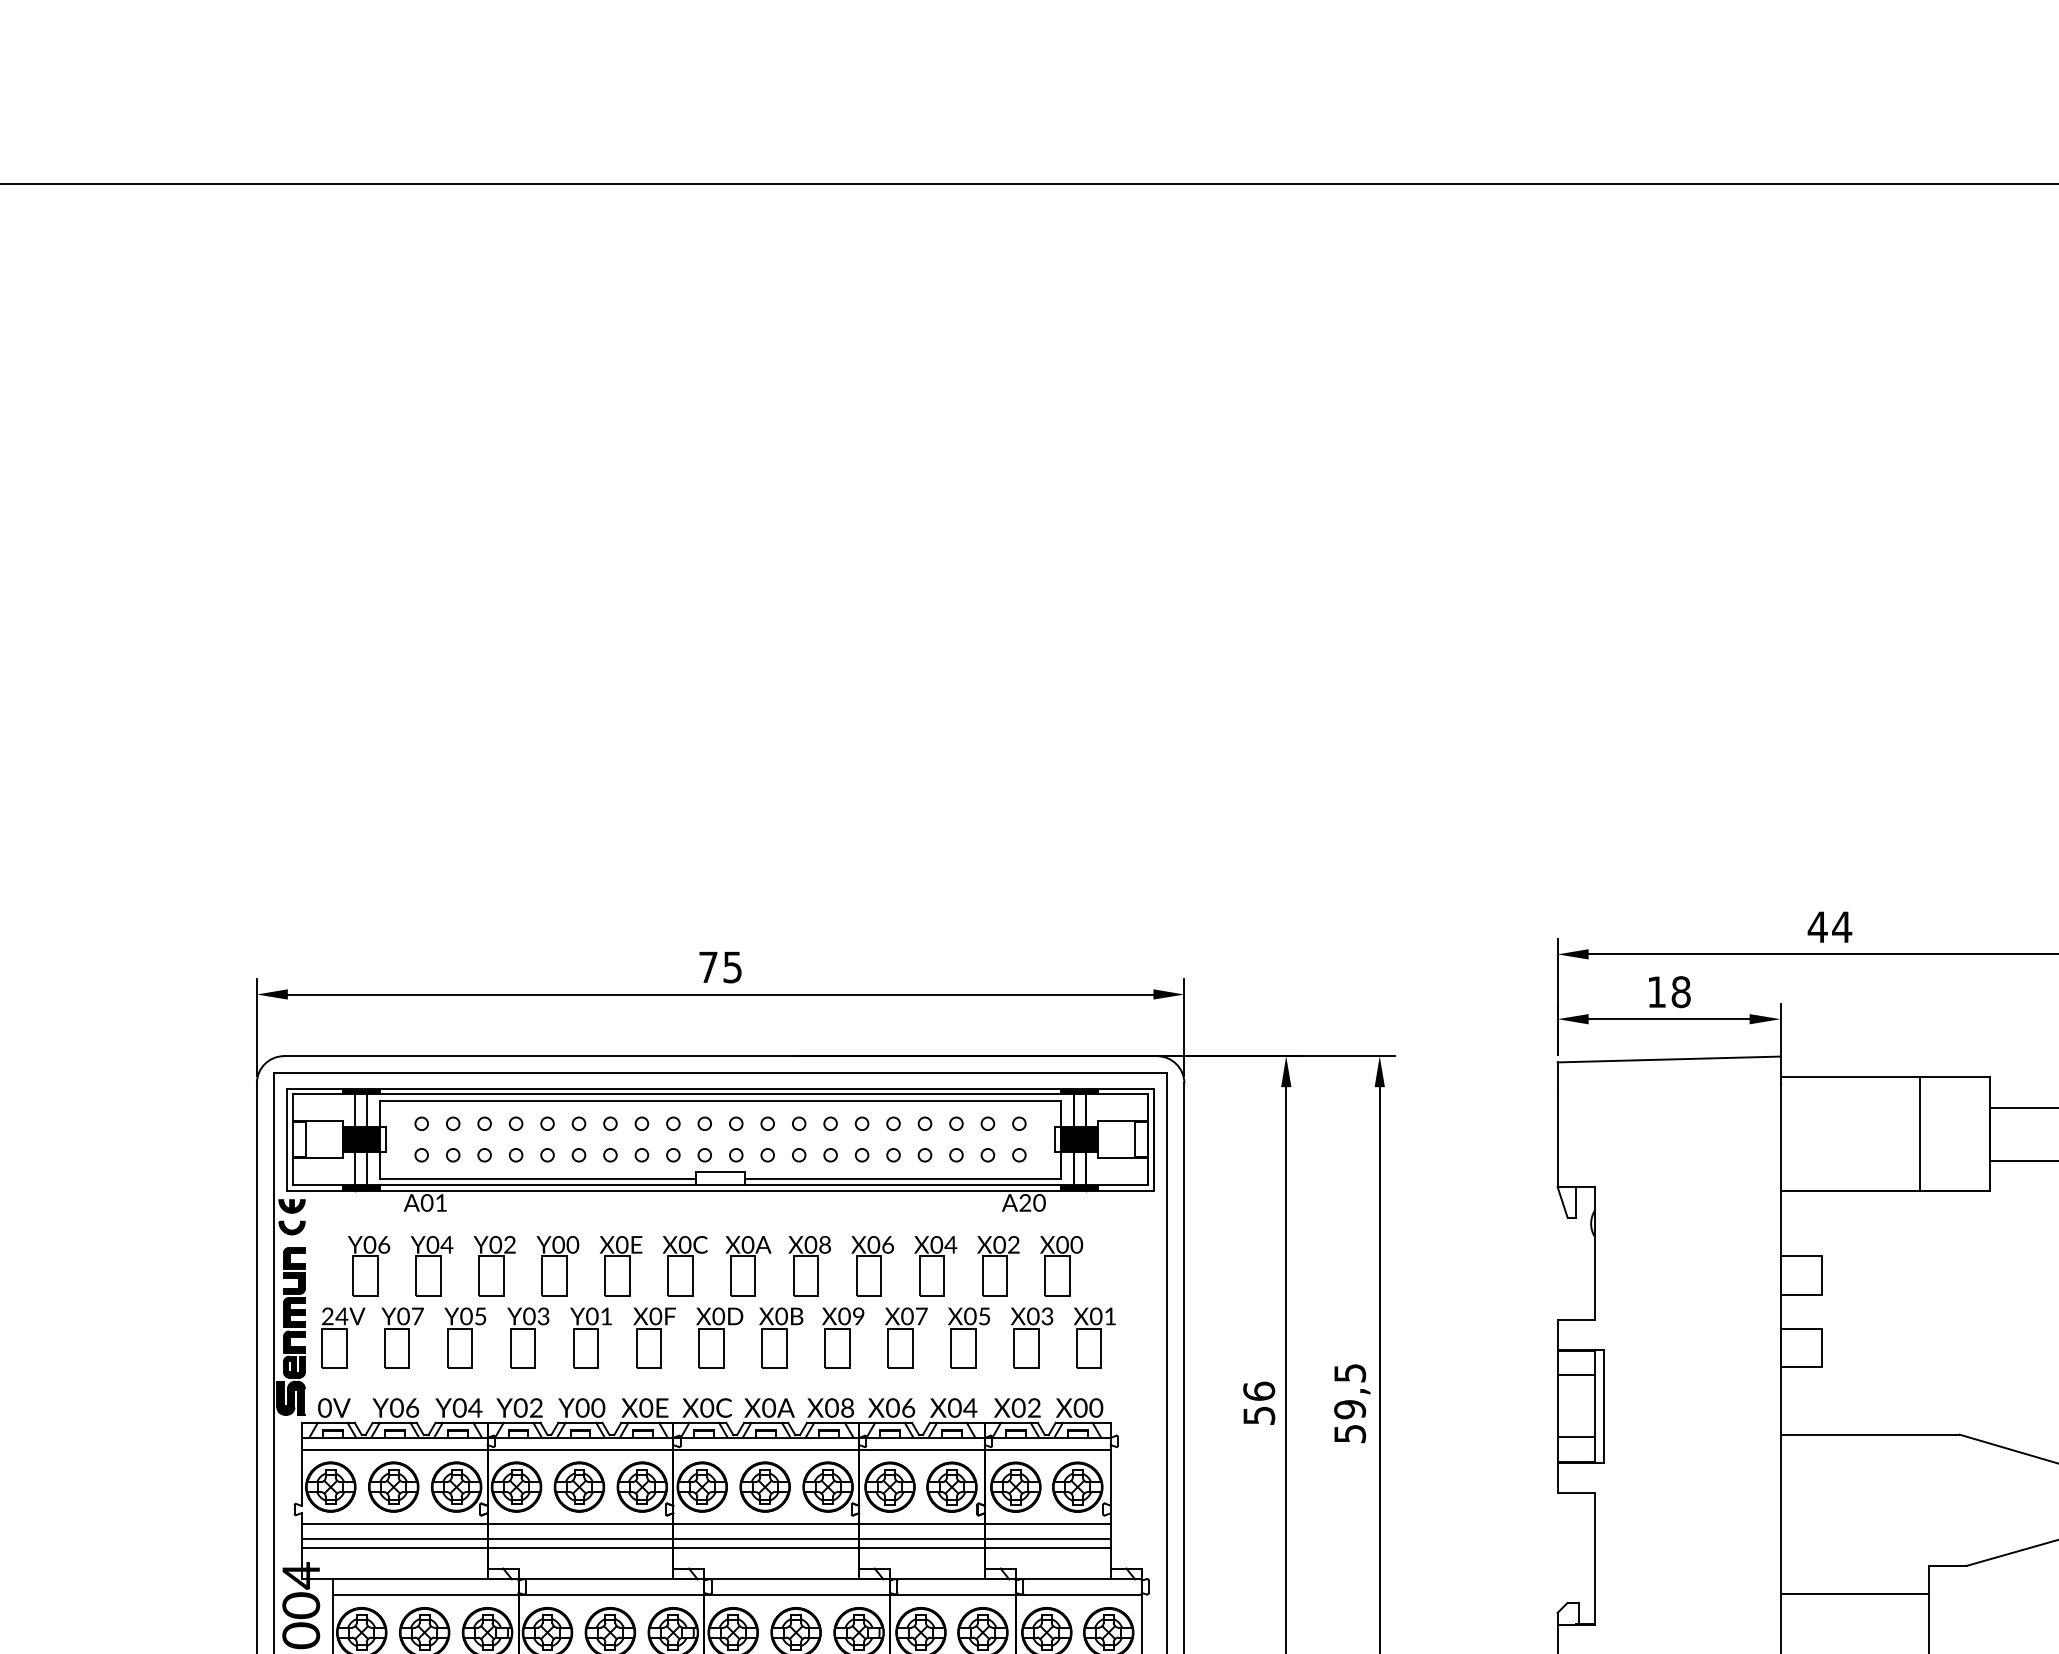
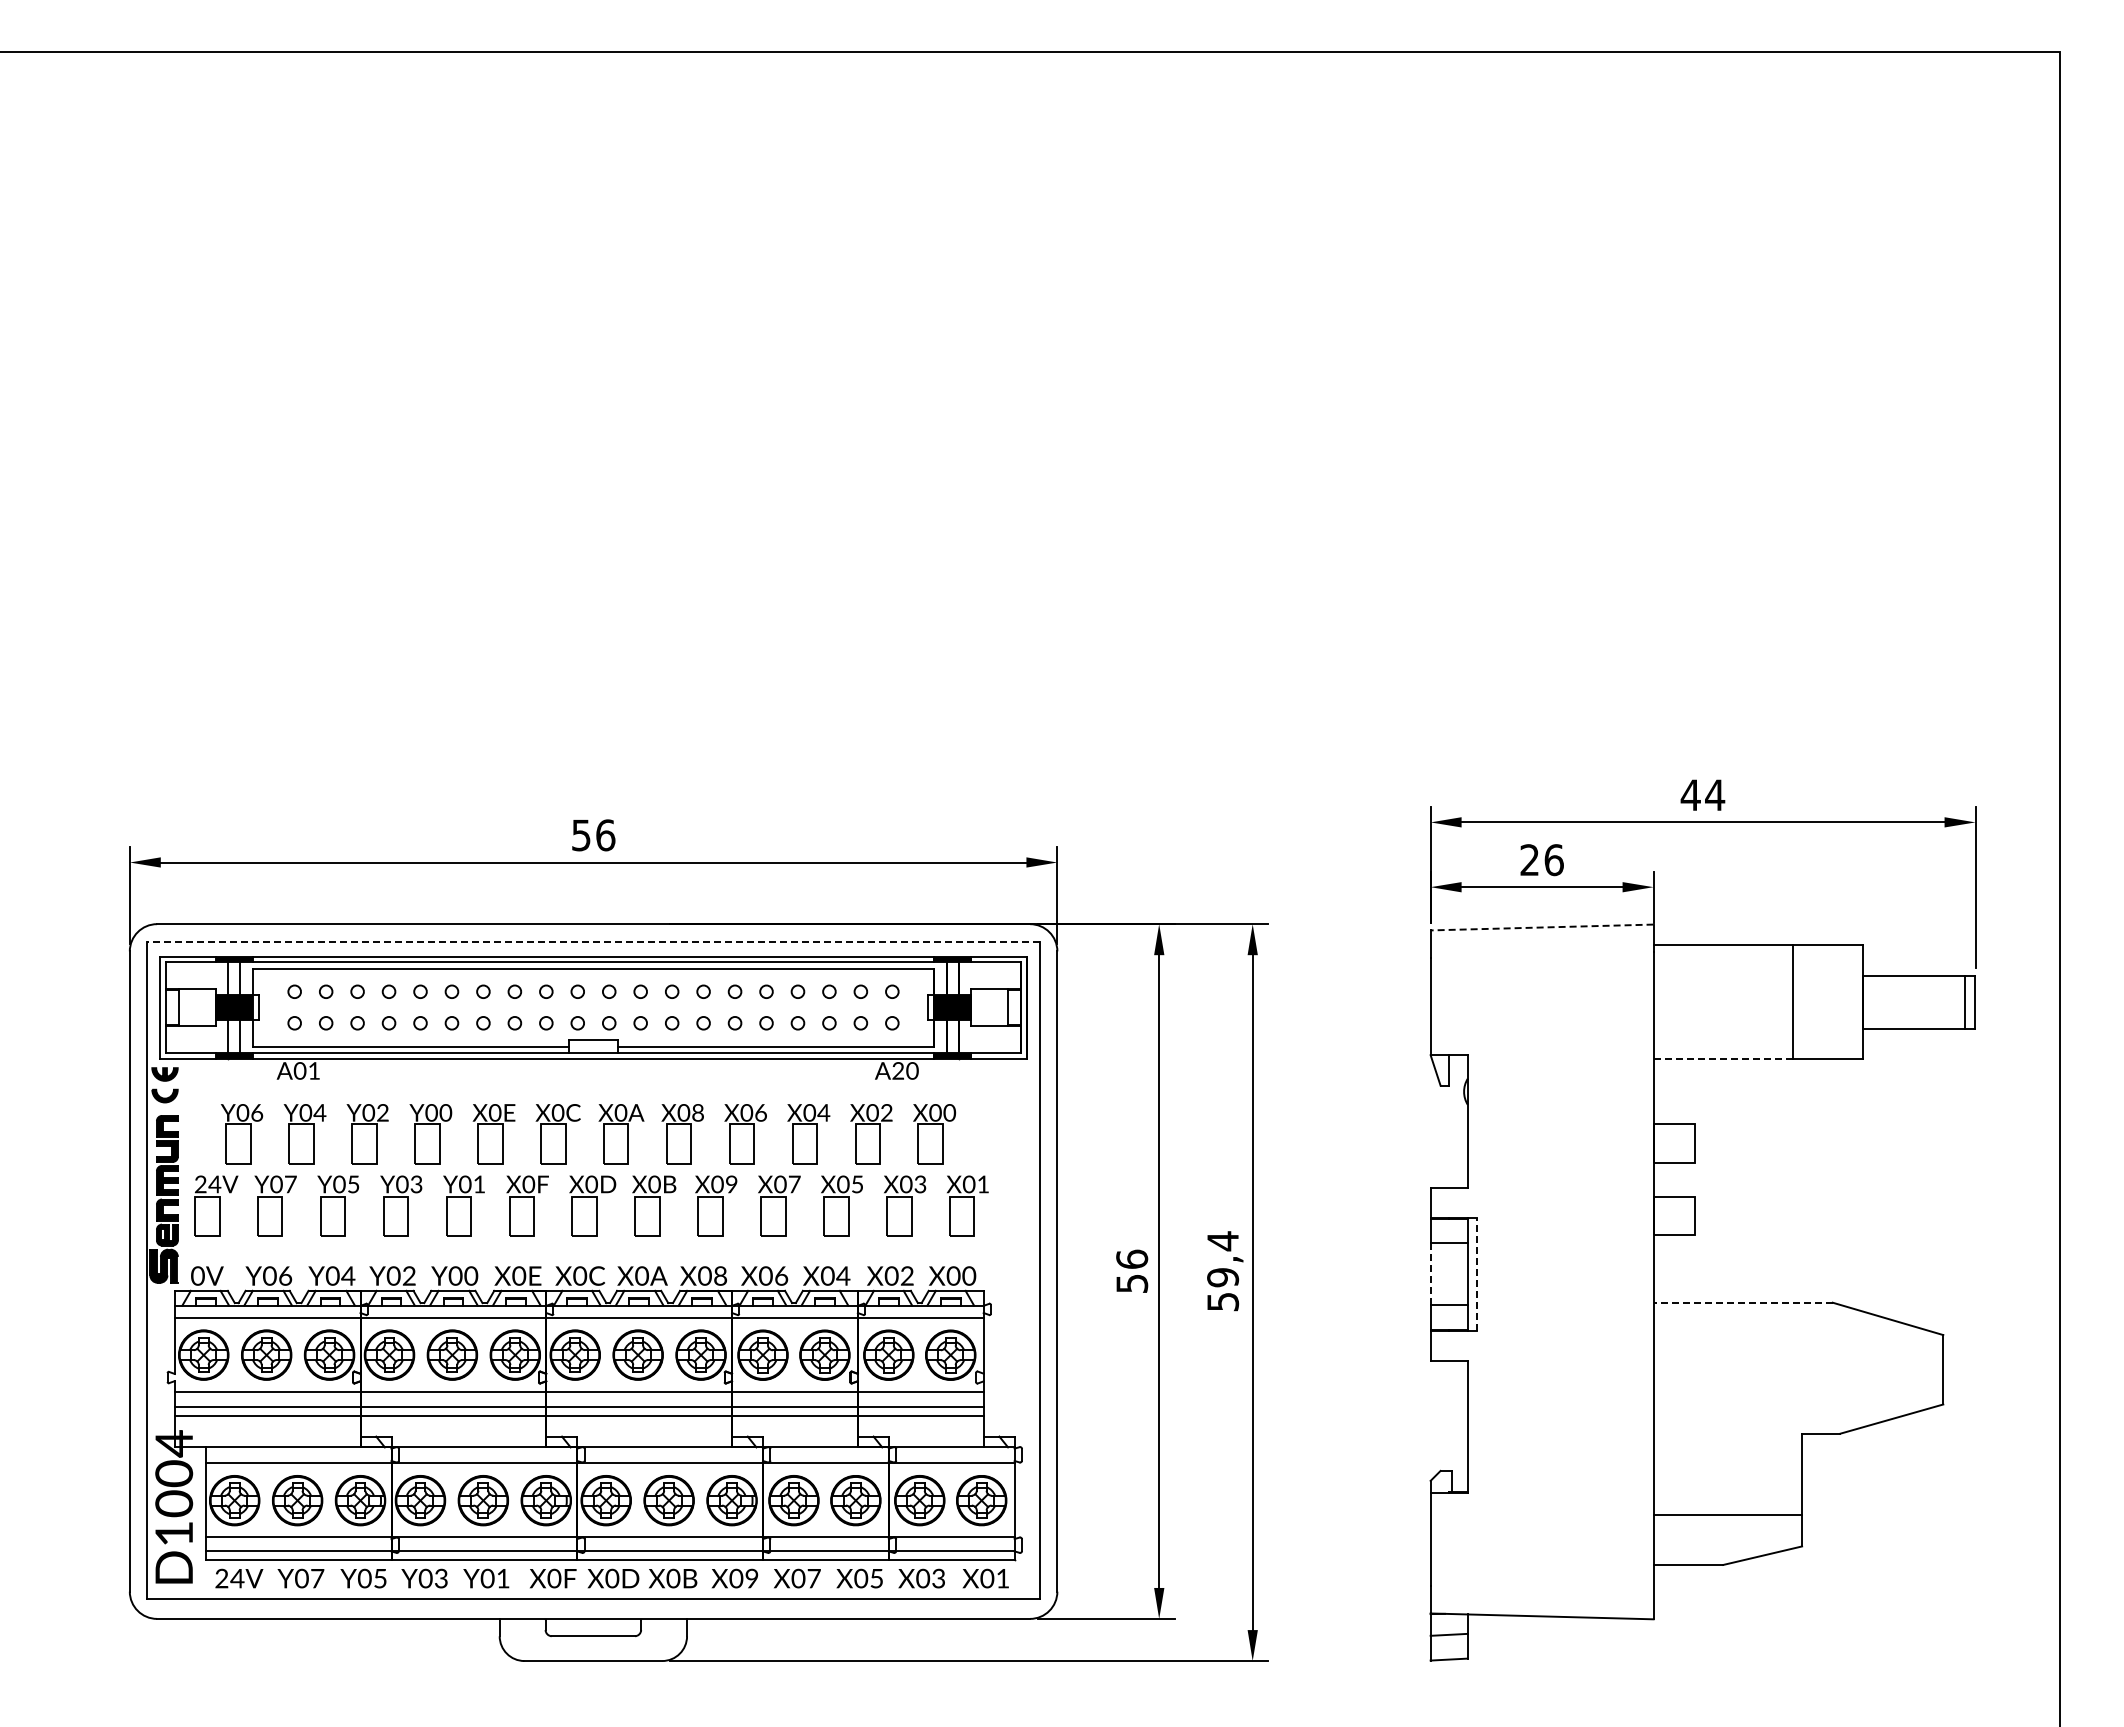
text: (720, 967) -> (593, 835), 75 -> 56
text: (1668, 992) -> (1541, 860), 18 -> 26
line: (1668, 1059) -> (1541, 927), solid -> dashed
line: (720, 1073) -> (593, 941), solid -> dashed
line: (1850, 1191) -> (1723, 1059), solid -> dashed
text: (1350, 1373) -> (1223, 1241), 59,5 -> 59,4
line: (1603, 1405) -> (1476, 1273), solid -> dashed
line: (1557, 1406) -> (1430, 1274), solid -> dashed
line: (1870, 1434) -> (1743, 1302), solid -> dashed
line: (1854, 1593) -> (1727, 1514), moved

